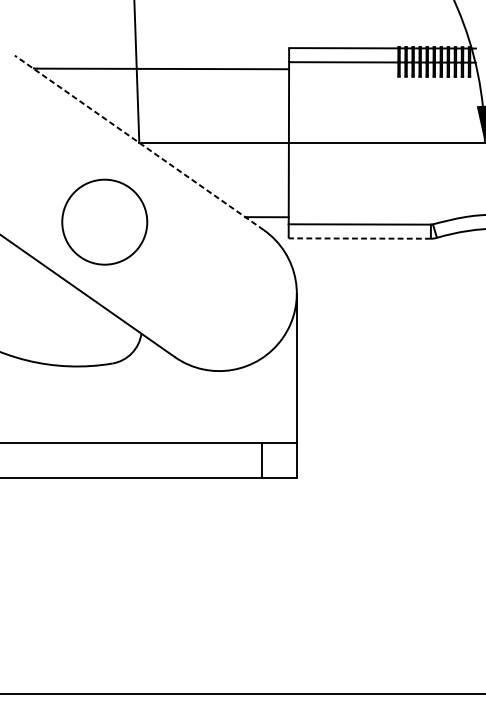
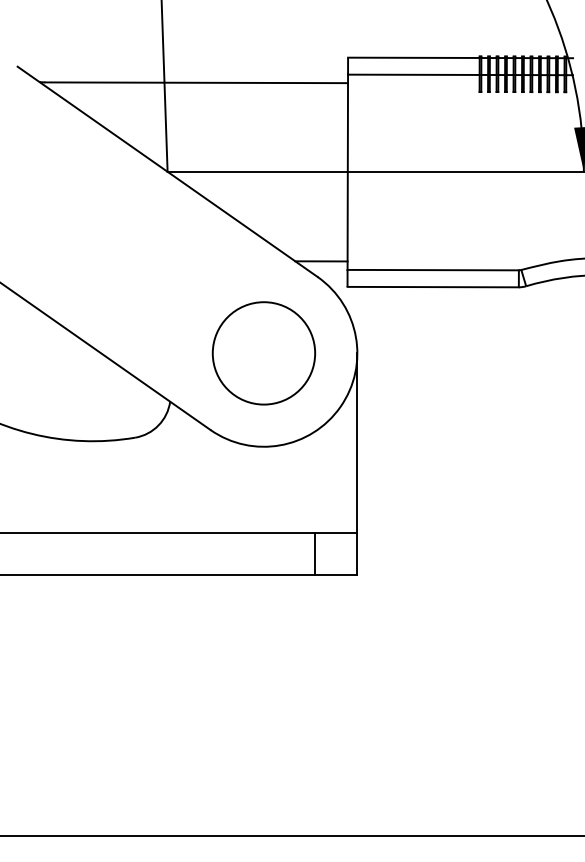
line: (139, 142) -> (167, 171), dashed -> solid
circle: (104, 222) -> (263, 353), moved
line: (360, 238) -> (433, 287), dashed -> solid

